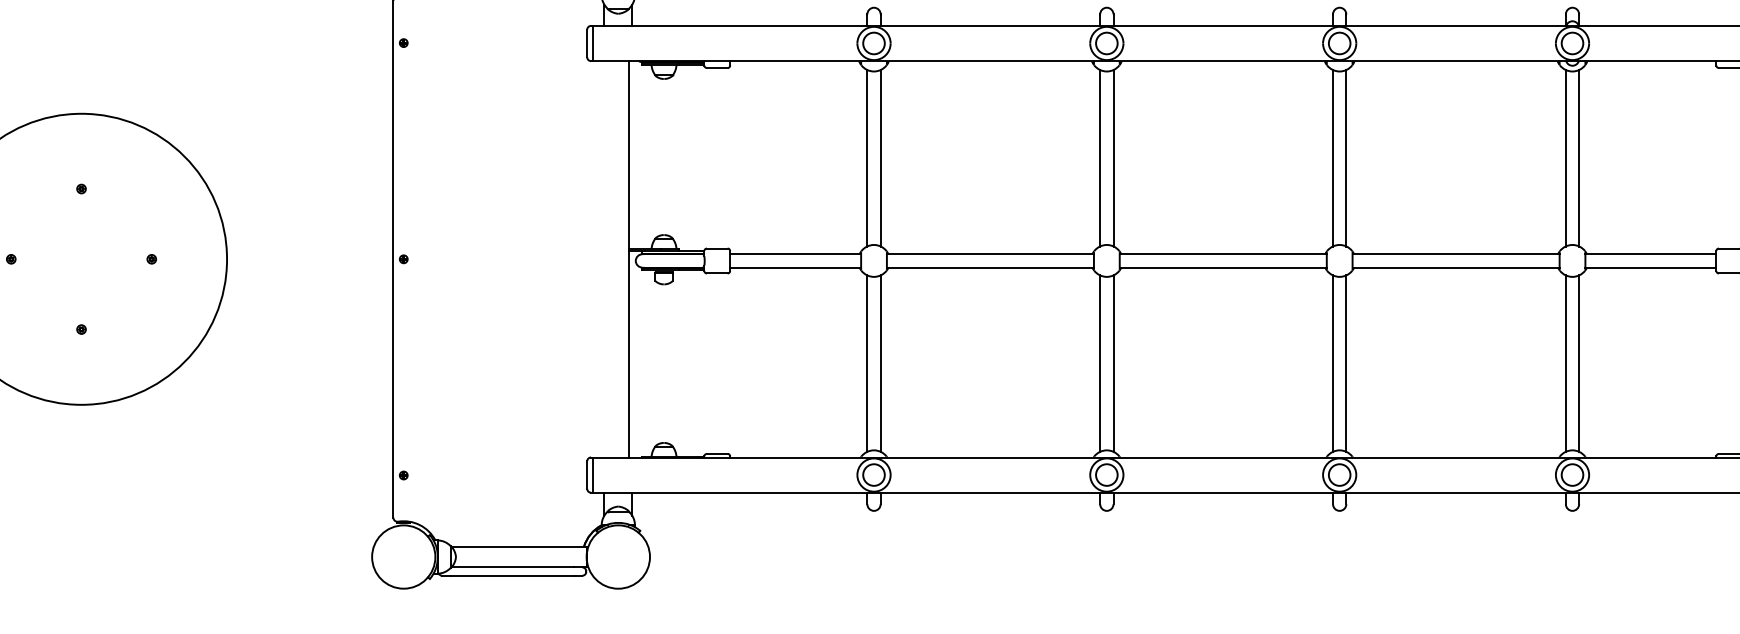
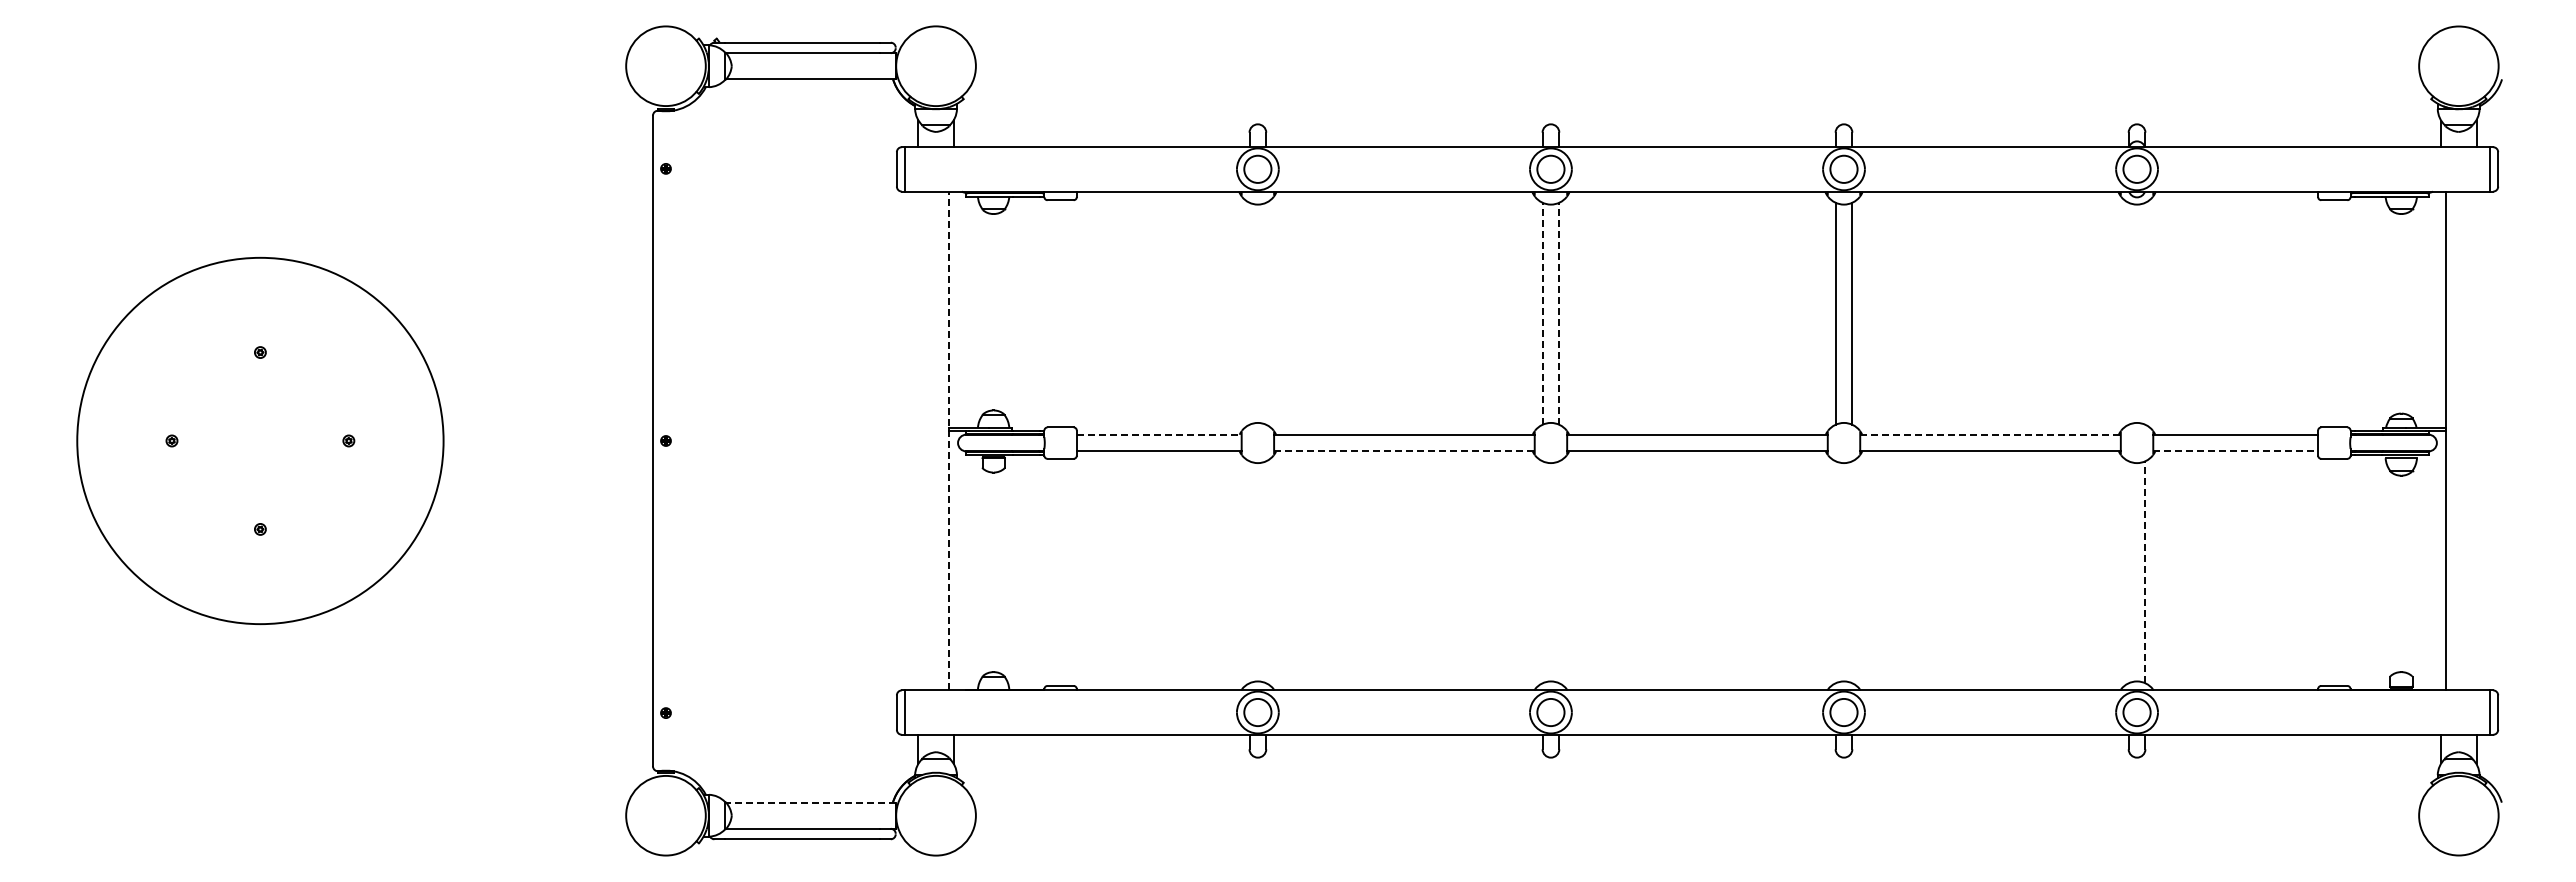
line: (867, 158) -> (1249, 313), removed
line: (880, 158) -> (1266, 313), removed
line: (1100, 158) -> (1542, 313), solid -> dashed
line: (1113, 158) -> (1559, 313), solid -> dashed
line: (1565, 158) -> (2128, 313), removed
line: (1579, 158) -> (2145, 313), removed
line: (795, 254) -> (1159, 434), solid -> dashed
line: (1456, 254) -> (1991, 434), solid -> dashed
line: (629, 258) -> (949, 440), solid -> dashed
line: (990, 267) -> (1404, 451), solid -> dashed
line: (1651, 267) -> (2236, 451), solid -> dashed
line: (867, 363) -> (1249, 572), removed
line: (880, 363) -> (1266, 572), removed
line: (1100, 363) -> (1542, 572), removed
line: (1113, 363) -> (1559, 572), removed
line: (1332, 363) -> (1835, 572), removed
line: (1346, 363) -> (1852, 572), removed
line: (1565, 363) -> (2128, 572), removed
line: (1579, 363) -> (2145, 571), solid -> dashed
line: (518, 546) -> (810, 802), solid -> dashed

